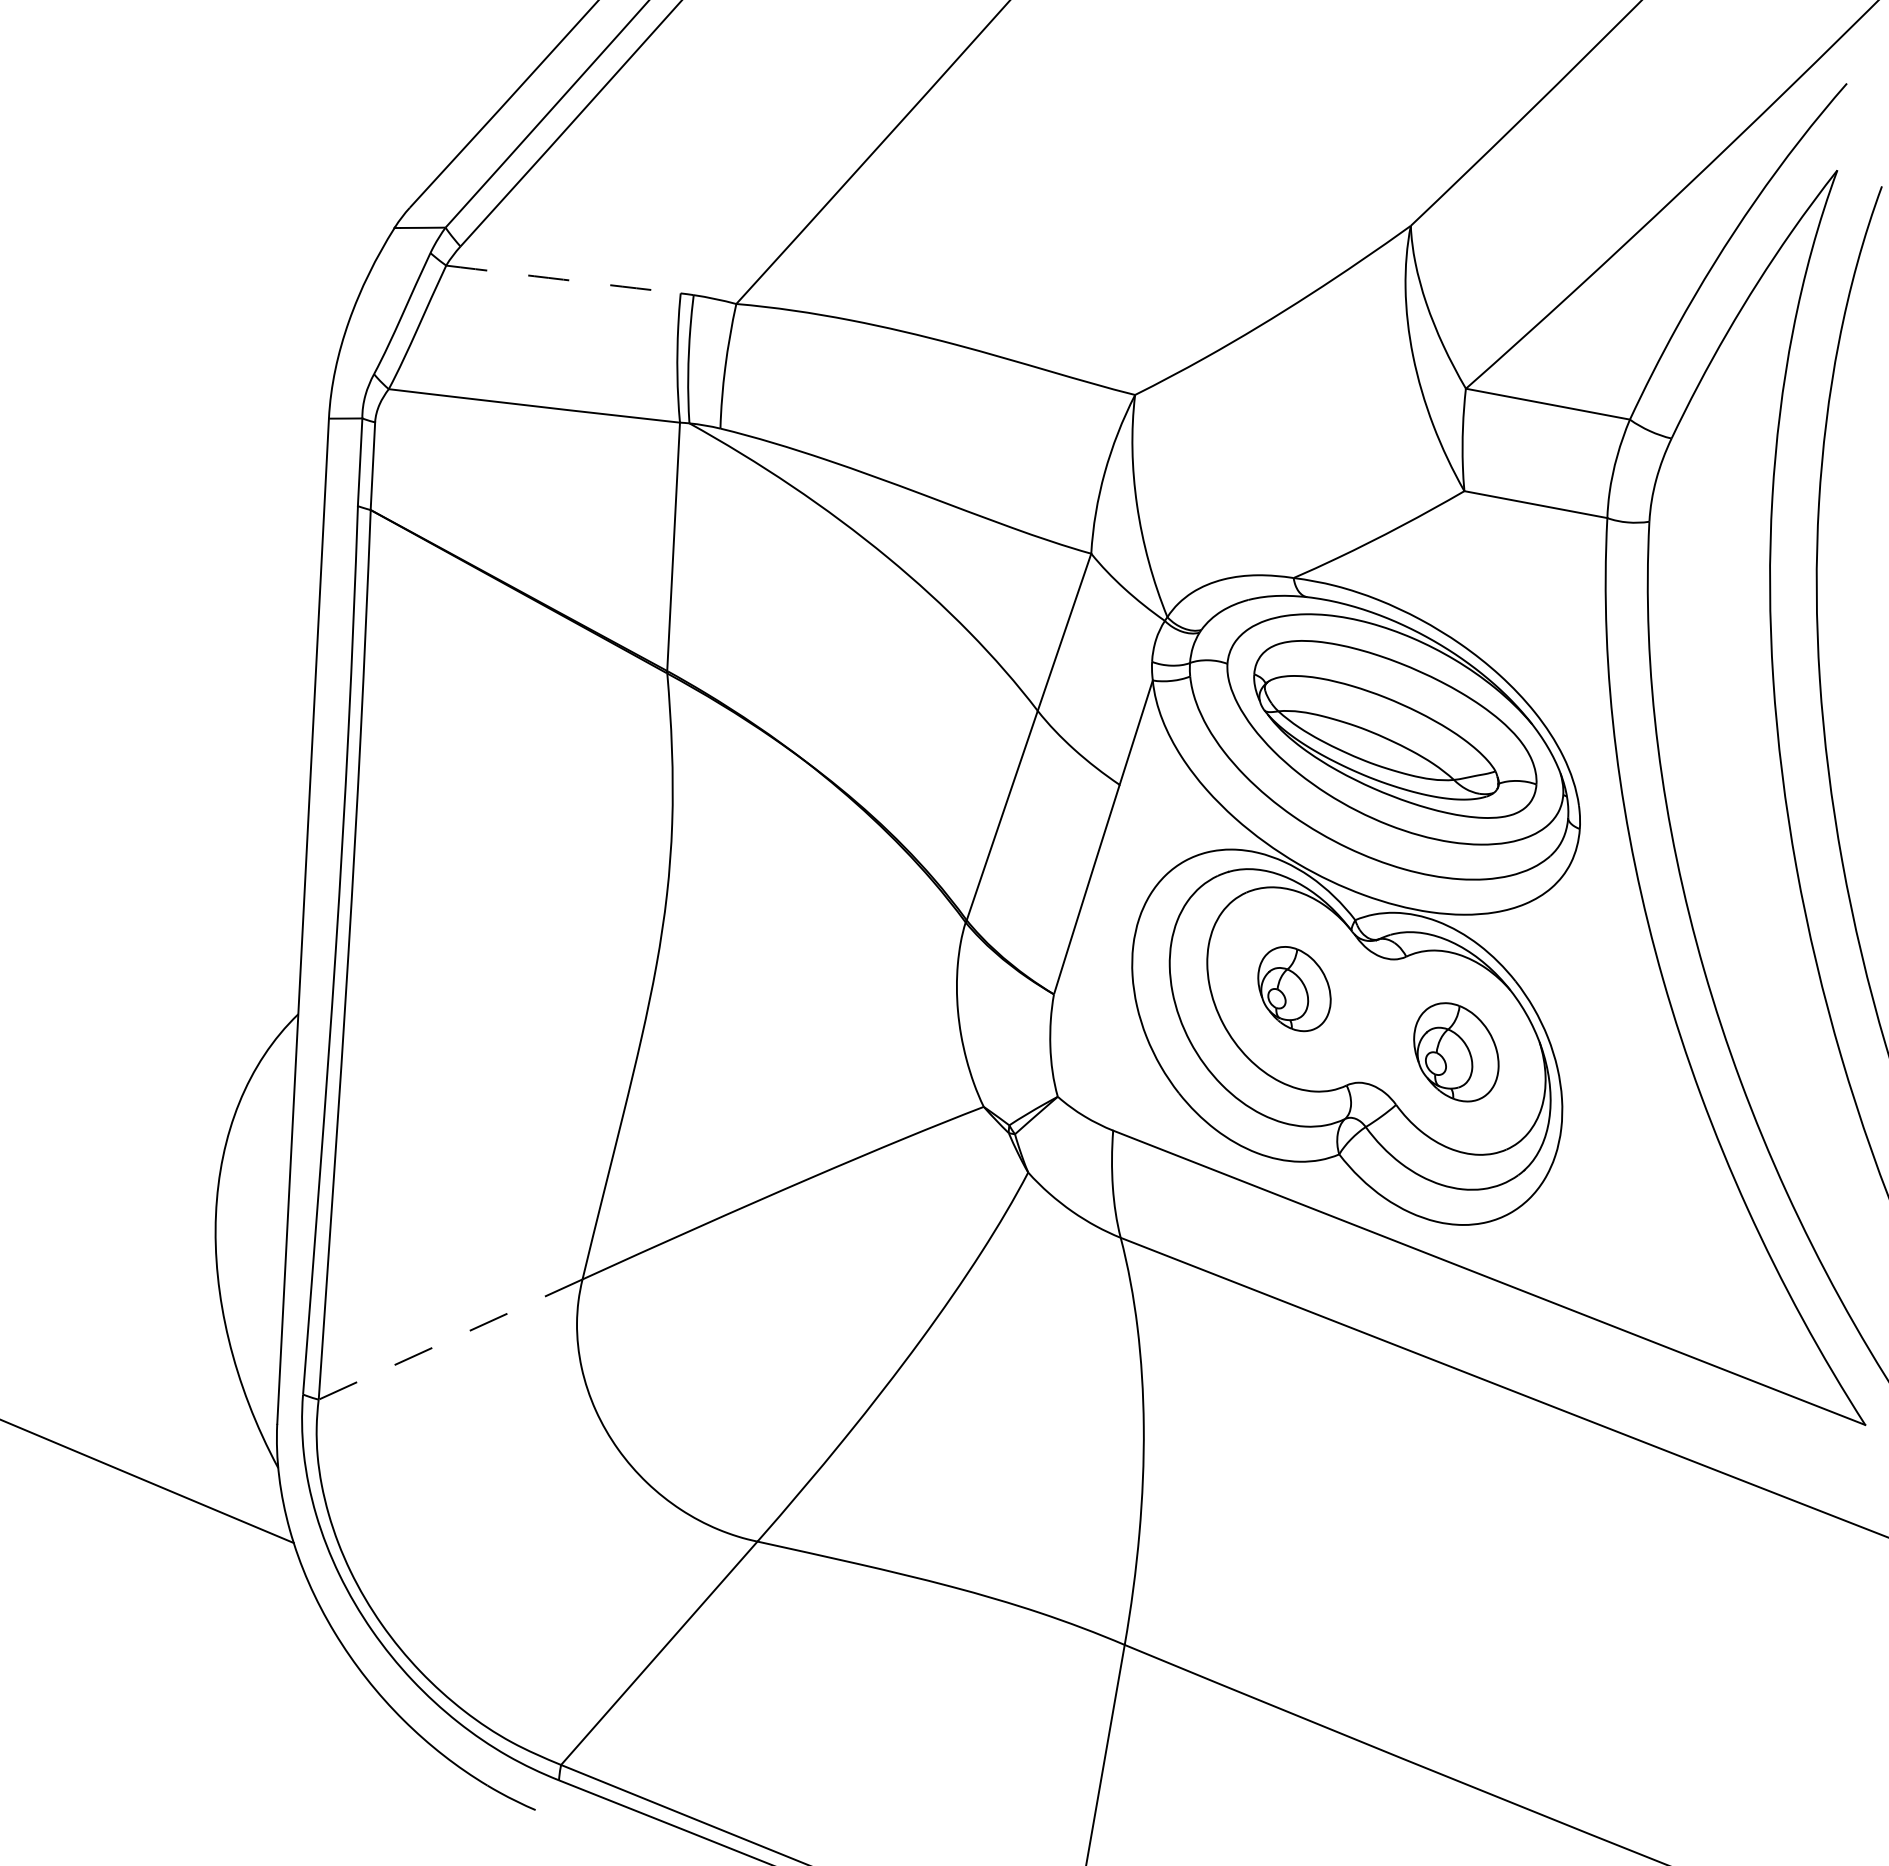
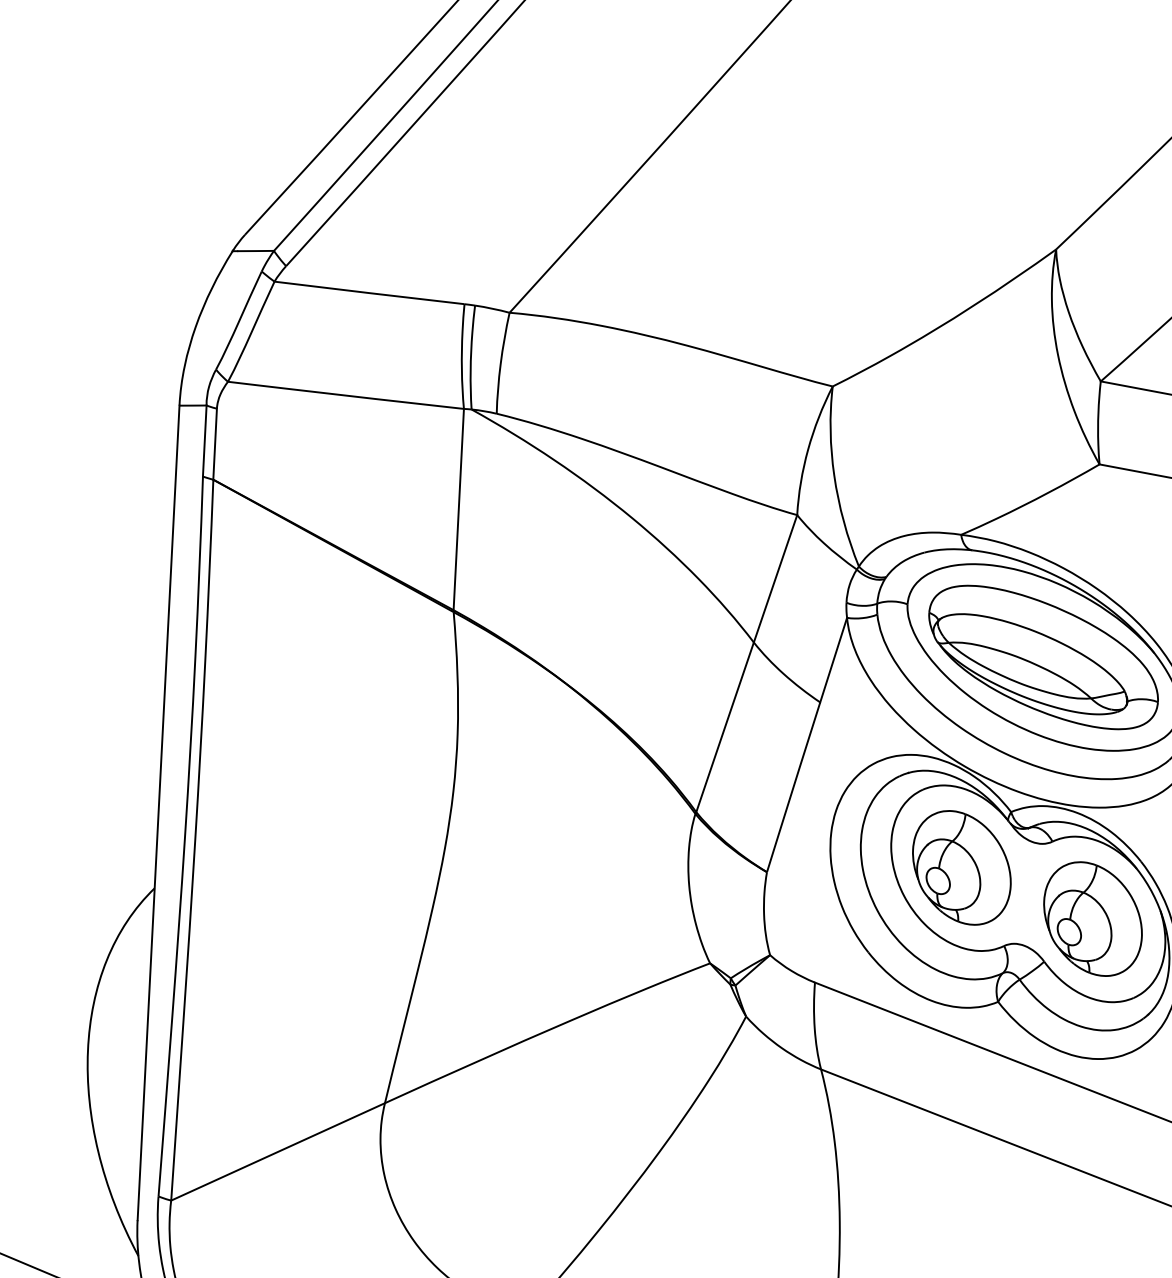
arc: (563, 279) -> (369, 292), dashed -> solid
part: (1294, 988) -> (961, 867), size x1.67
part: (1456, 1052) -> (1093, 919), size x1.43
line: (450, 1339) -> (277, 1151), dashed -> solid

